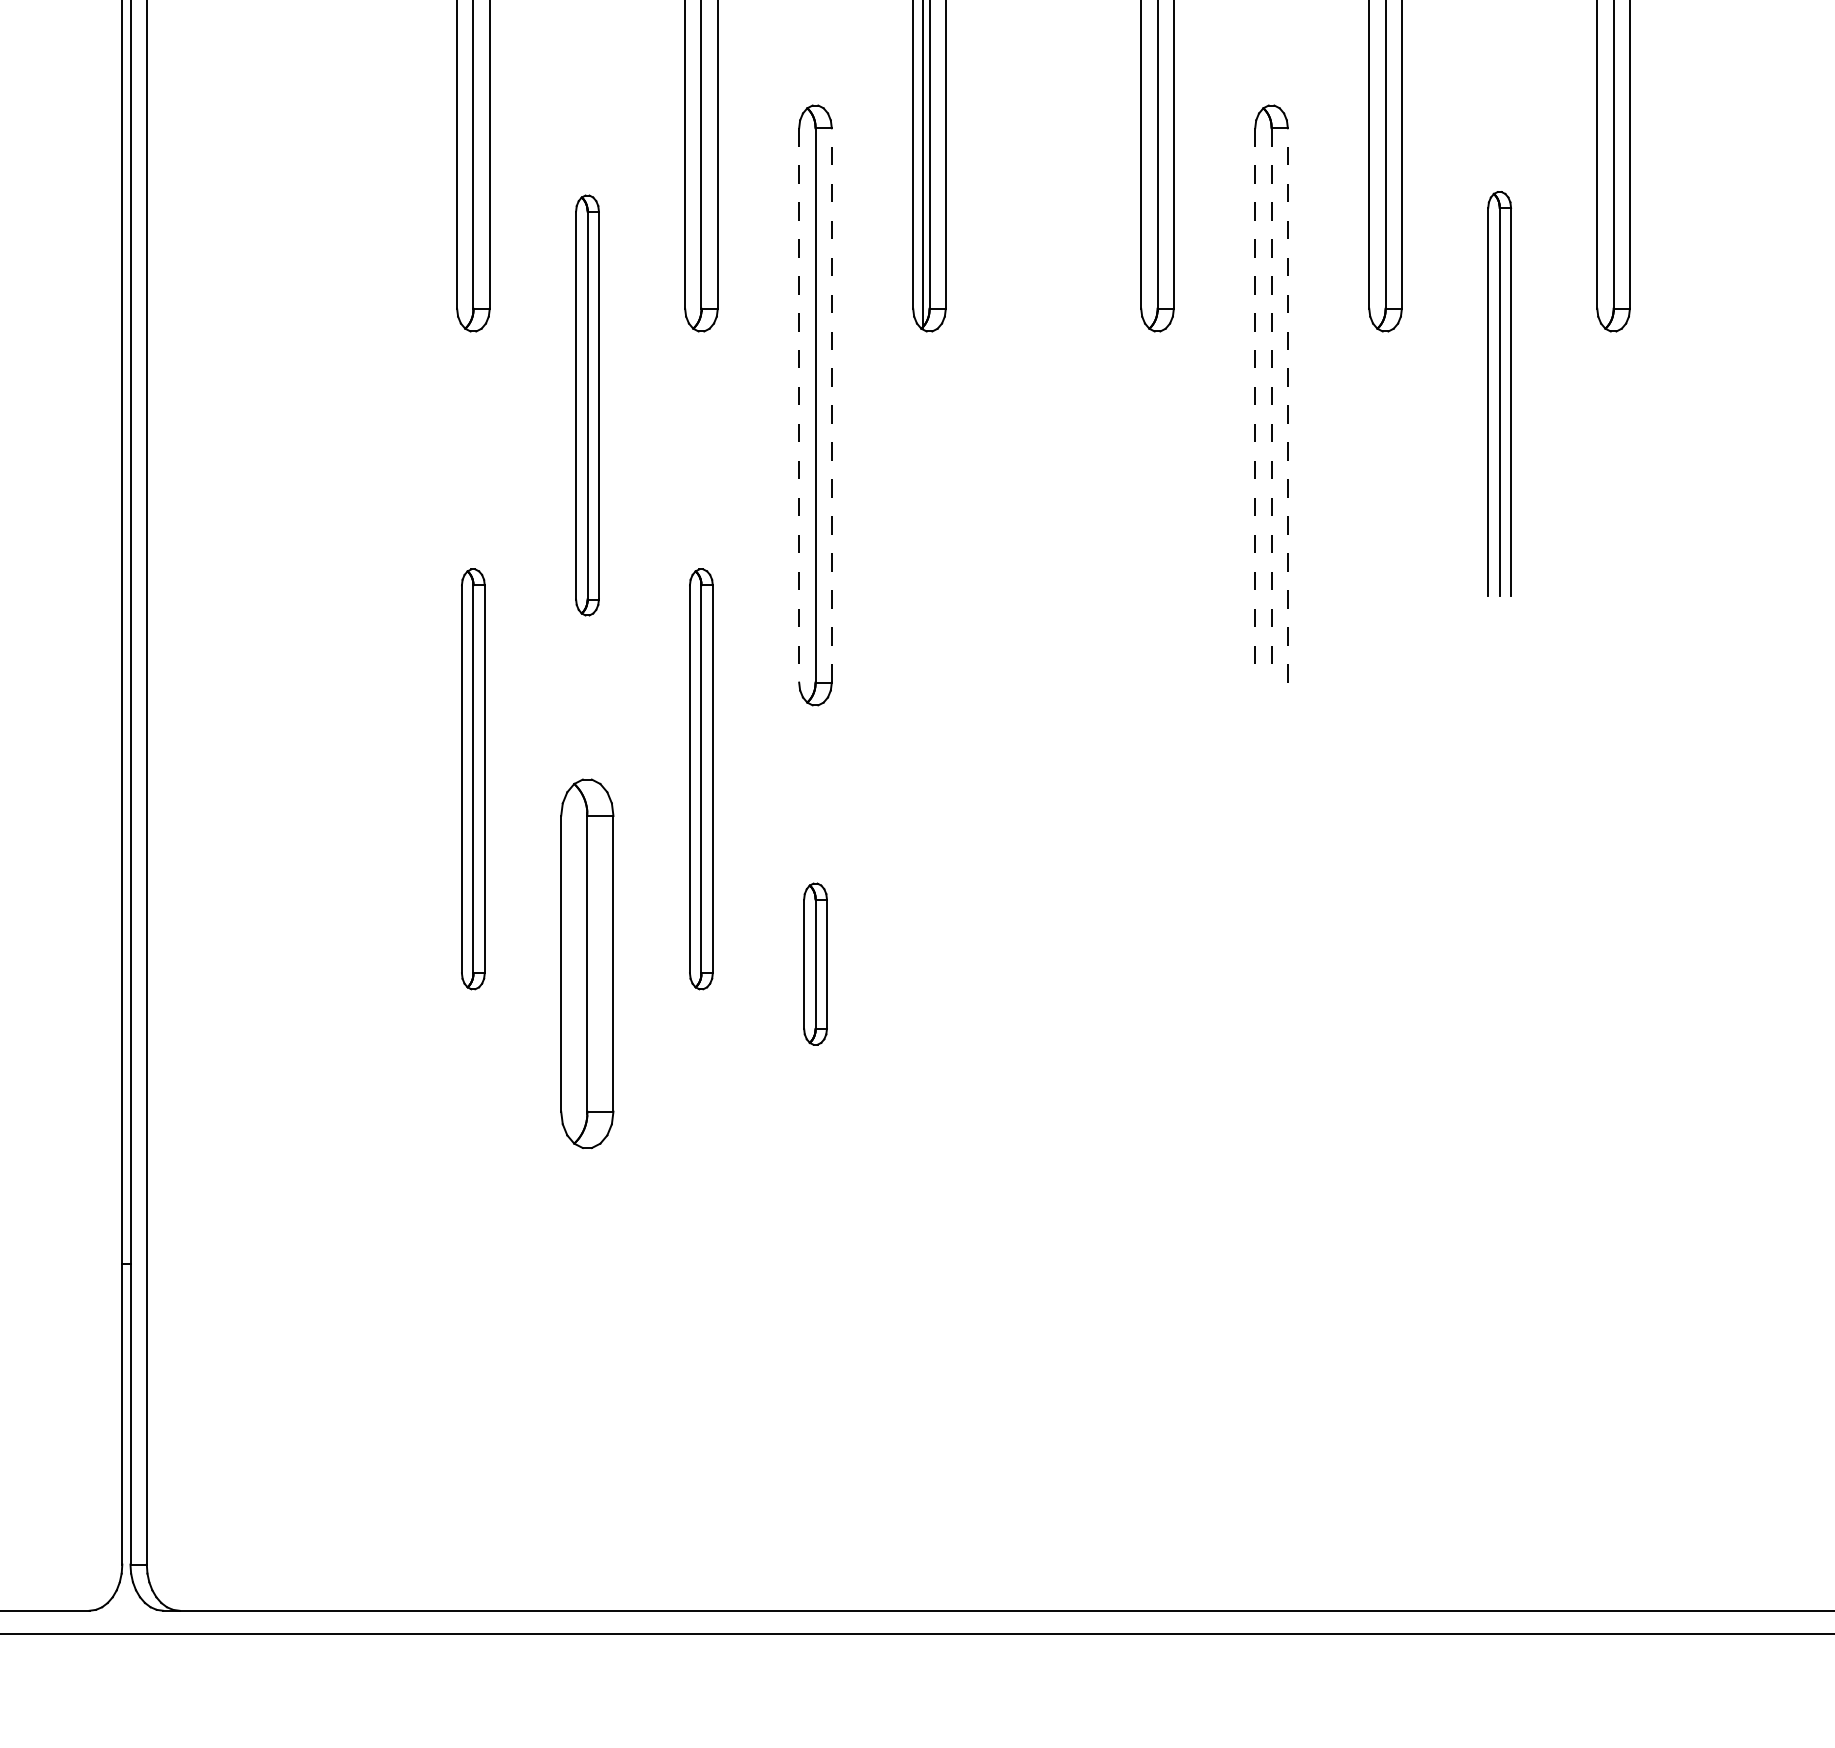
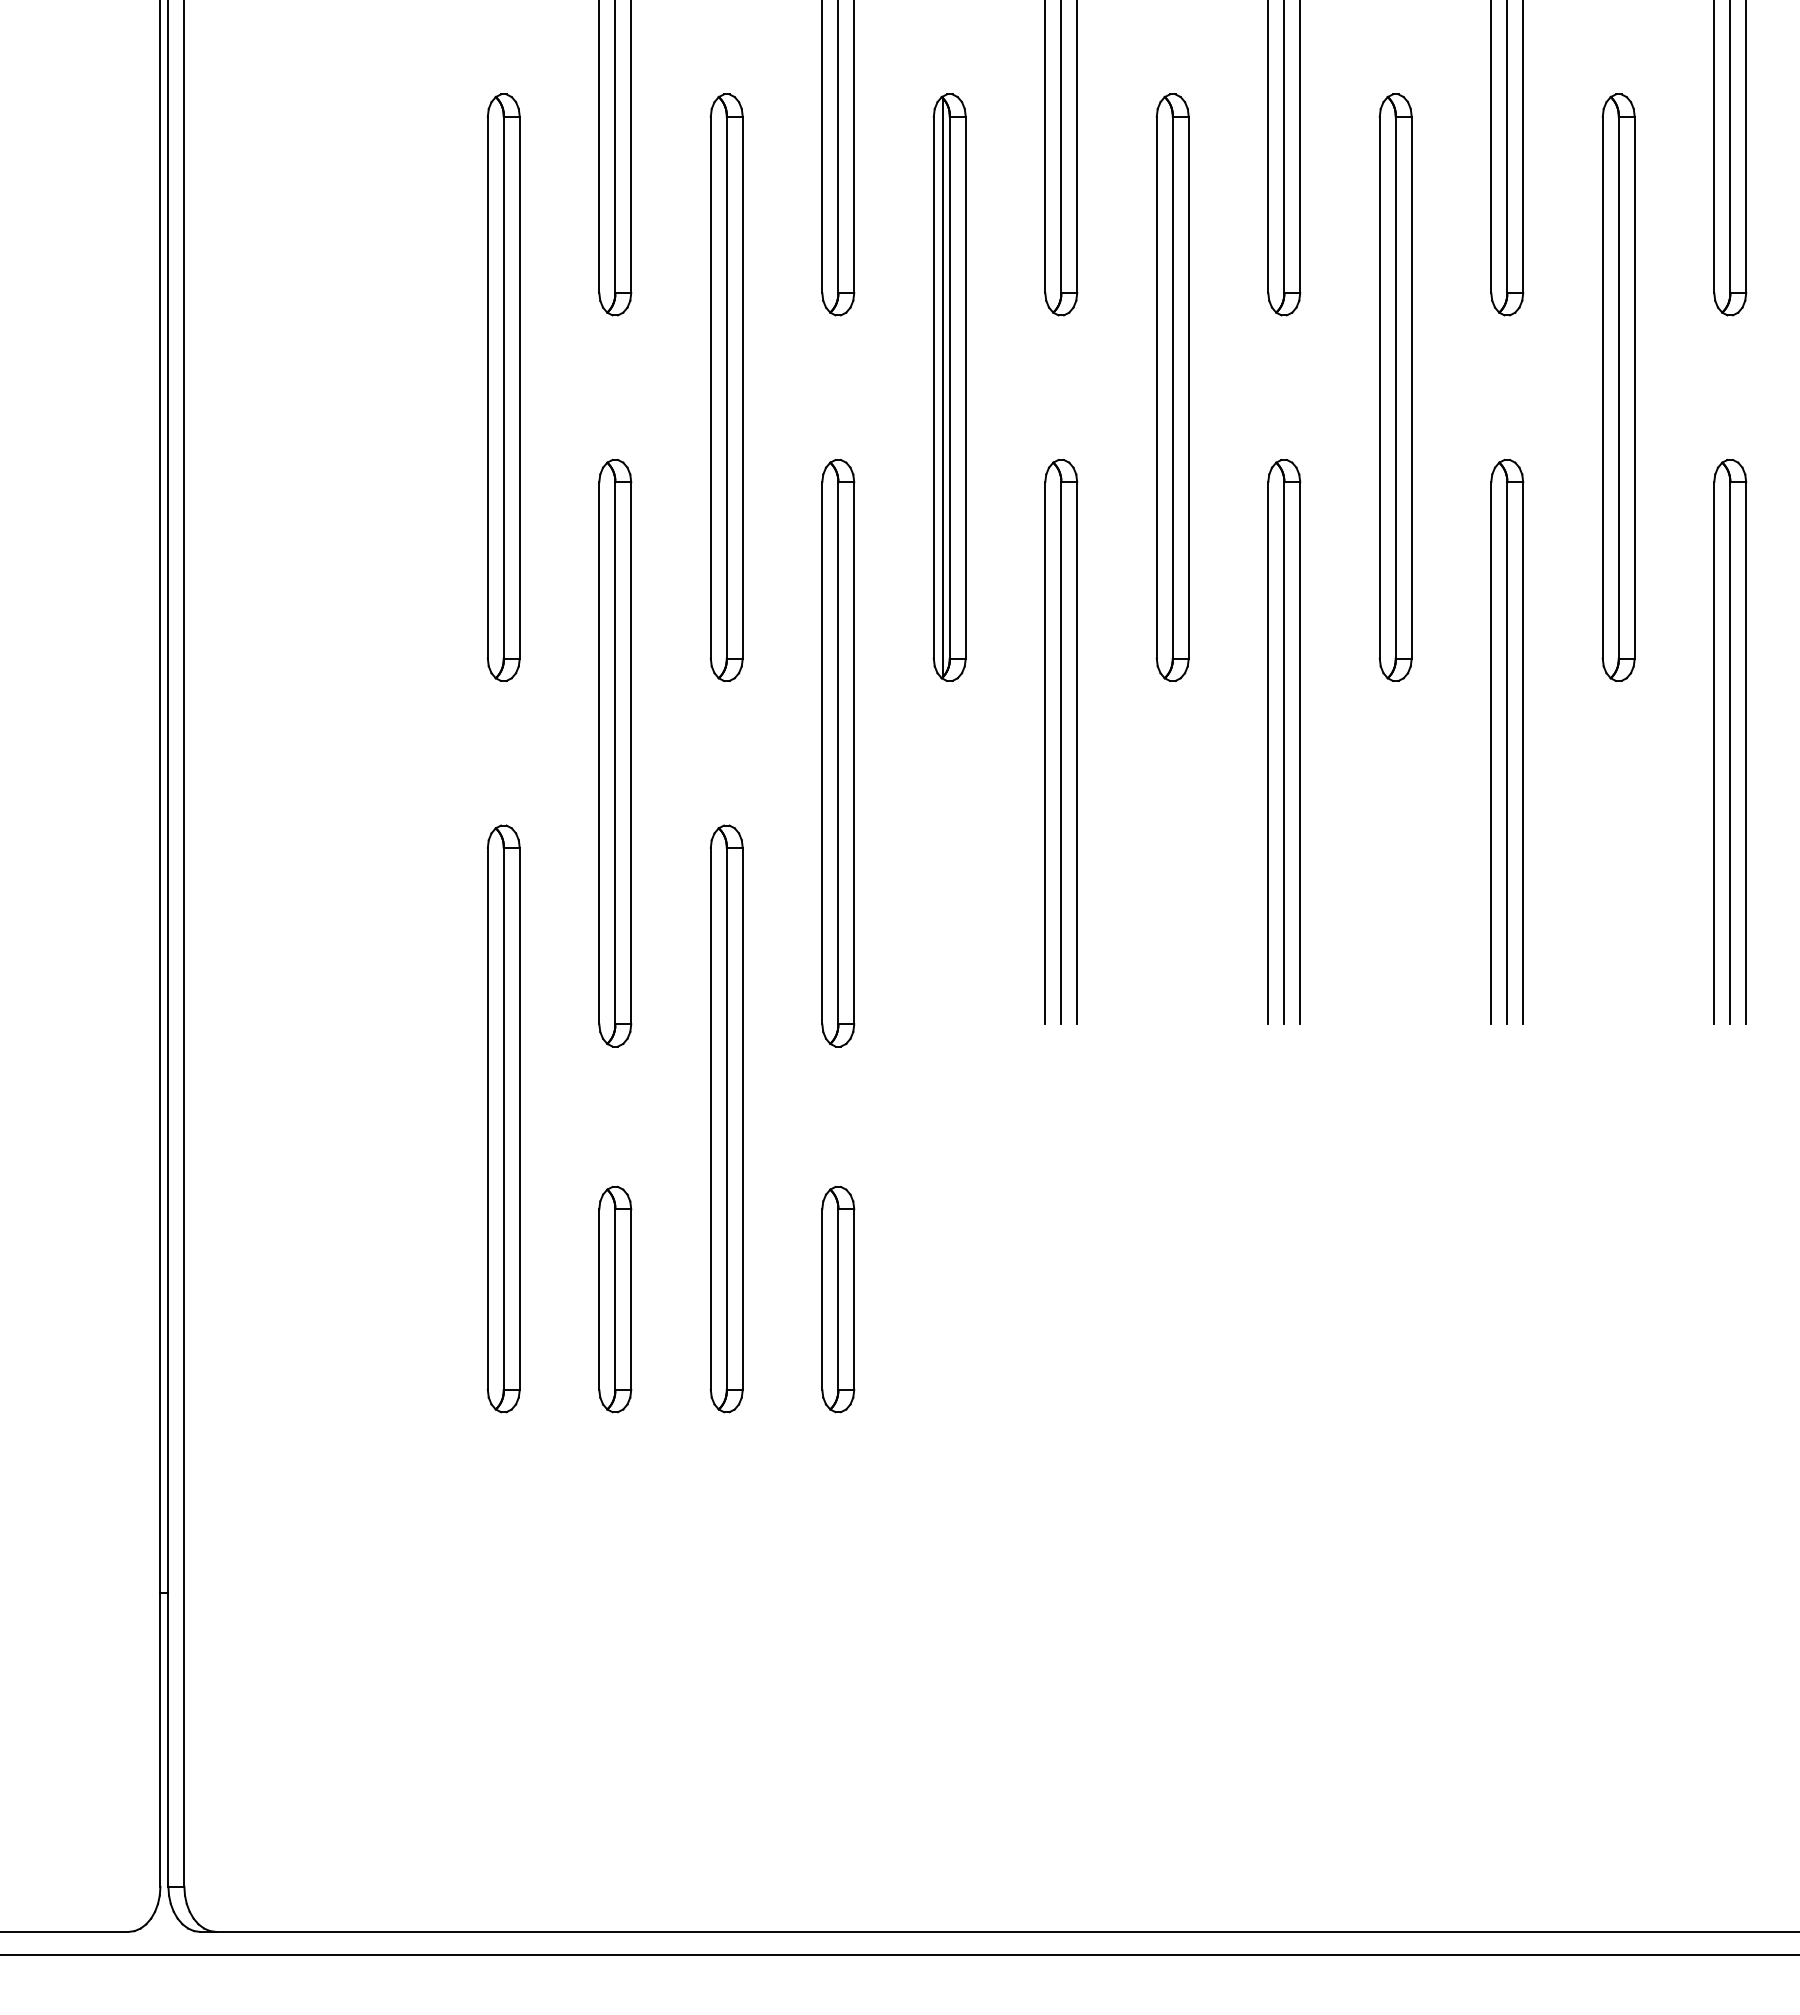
part: (1043, 393) -> (1061, 741), added
part: (1499, 393) -> (1507, 741), size x1.43
part: (1727, 393) -> (1730, 741), added
line: (832, 404) -> (854, 752), dashed -> solid
line: (1288, 404) -> (1300, 752), dashed -> solid
part: (587, 405) -> (615, 753), size x1.43
line: (799, 405) -> (822, 753), dashed -> solid
line: (1255, 405) -> (1268, 753), dashed -> solid
line: (1271, 405) -> (1284, 753), dashed -> solid
part: (473, 778) -> (503, 1118), size x1.43
part: (701, 778) -> (726, 1118), size x1.43
part: (587, 964) -> (615, 1299), size x0.62
part: (815, 964) -> (838, 1299), size x1.43

